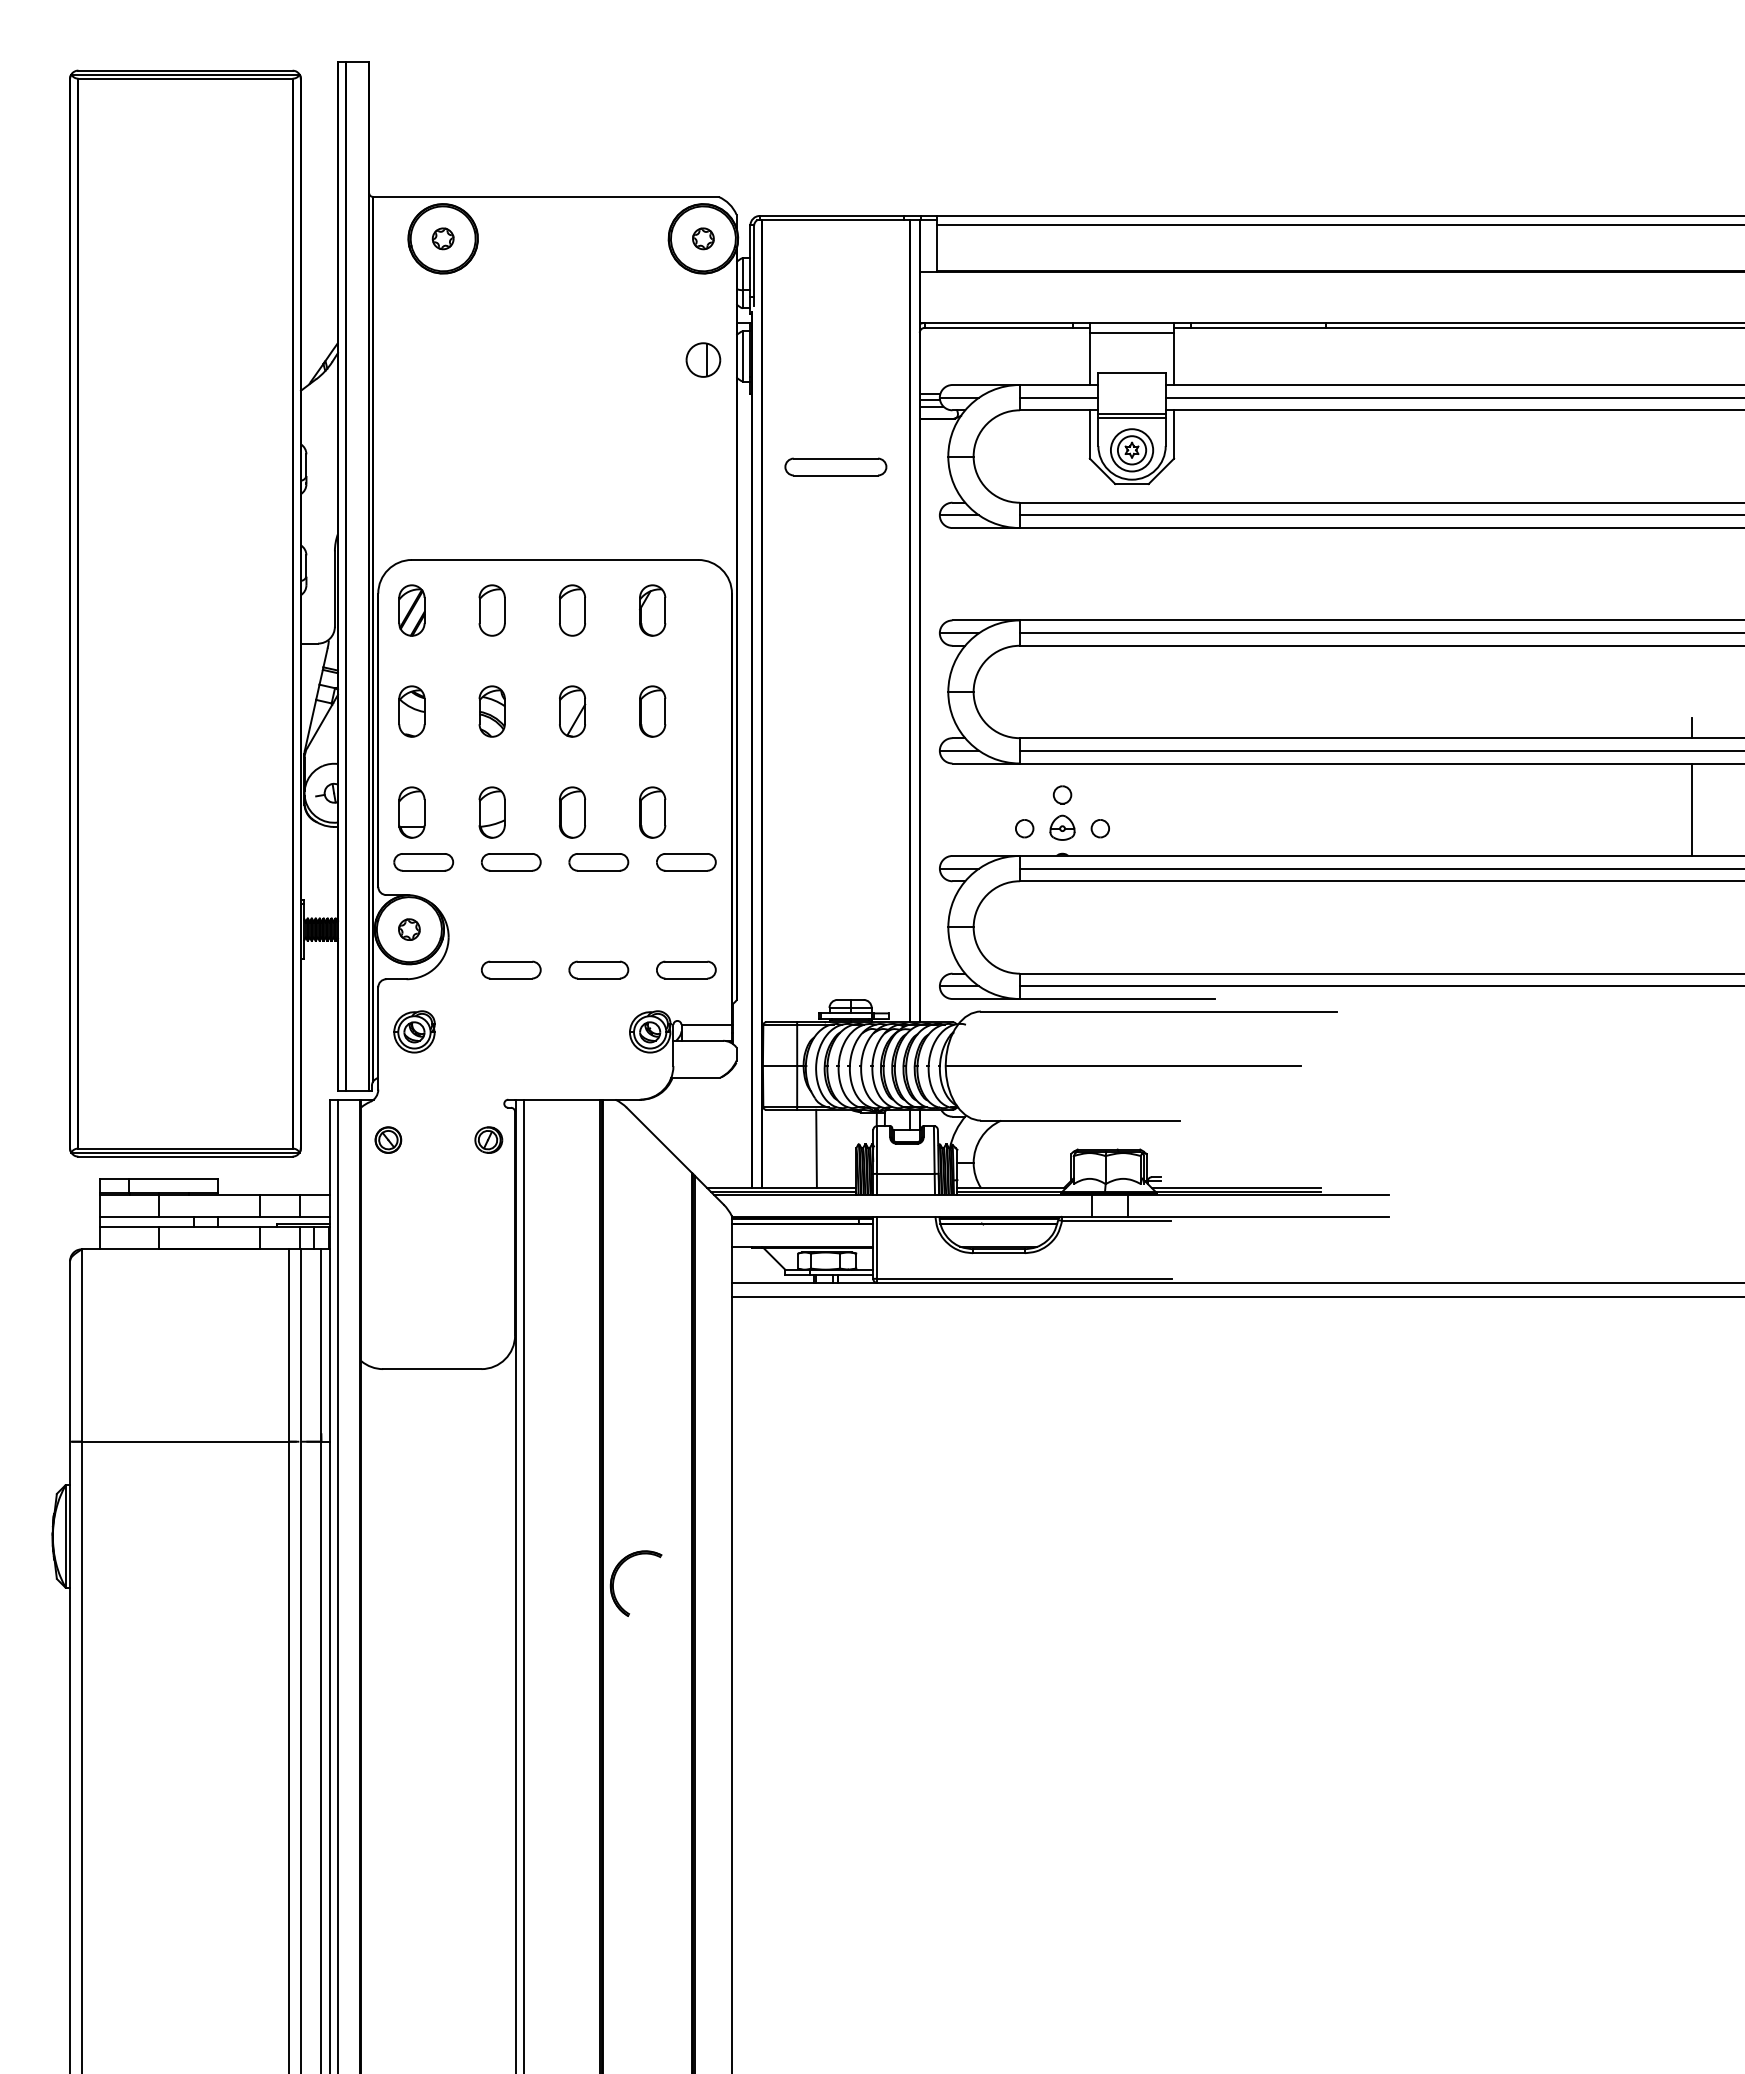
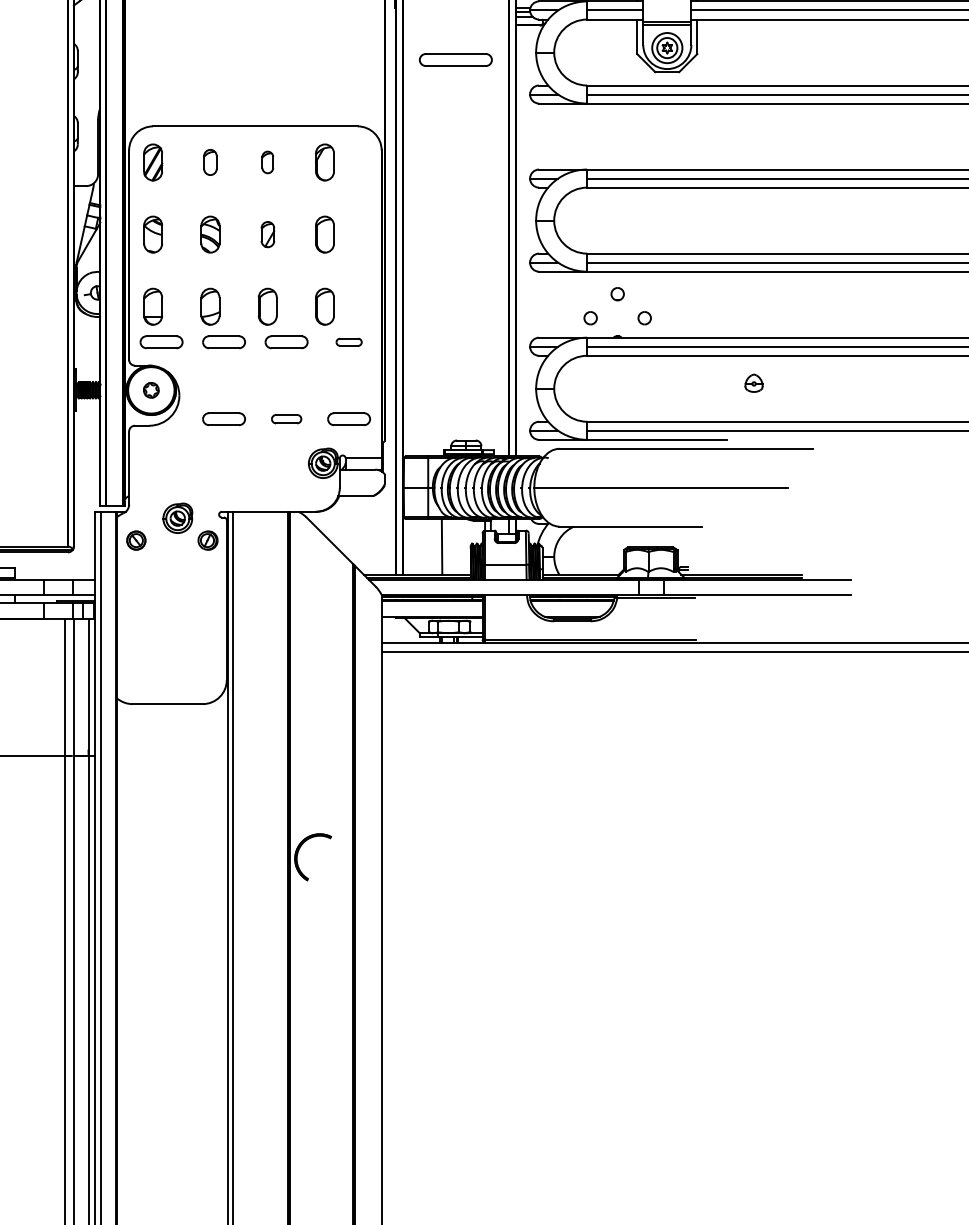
part: (491, 610) -> (209, 162), size x0.7
part: (572, 610) -> (267, 162), size x0.6
part: (572, 711) -> (267, 234), size x0.7
part: (1062, 827) -> (754, 383), moved
part: (686, 862) -> (349, 342), size x0.6
part: (598, 969) -> (286, 418), size x0.7
part: (414, 1031) -> (177, 518), moved

